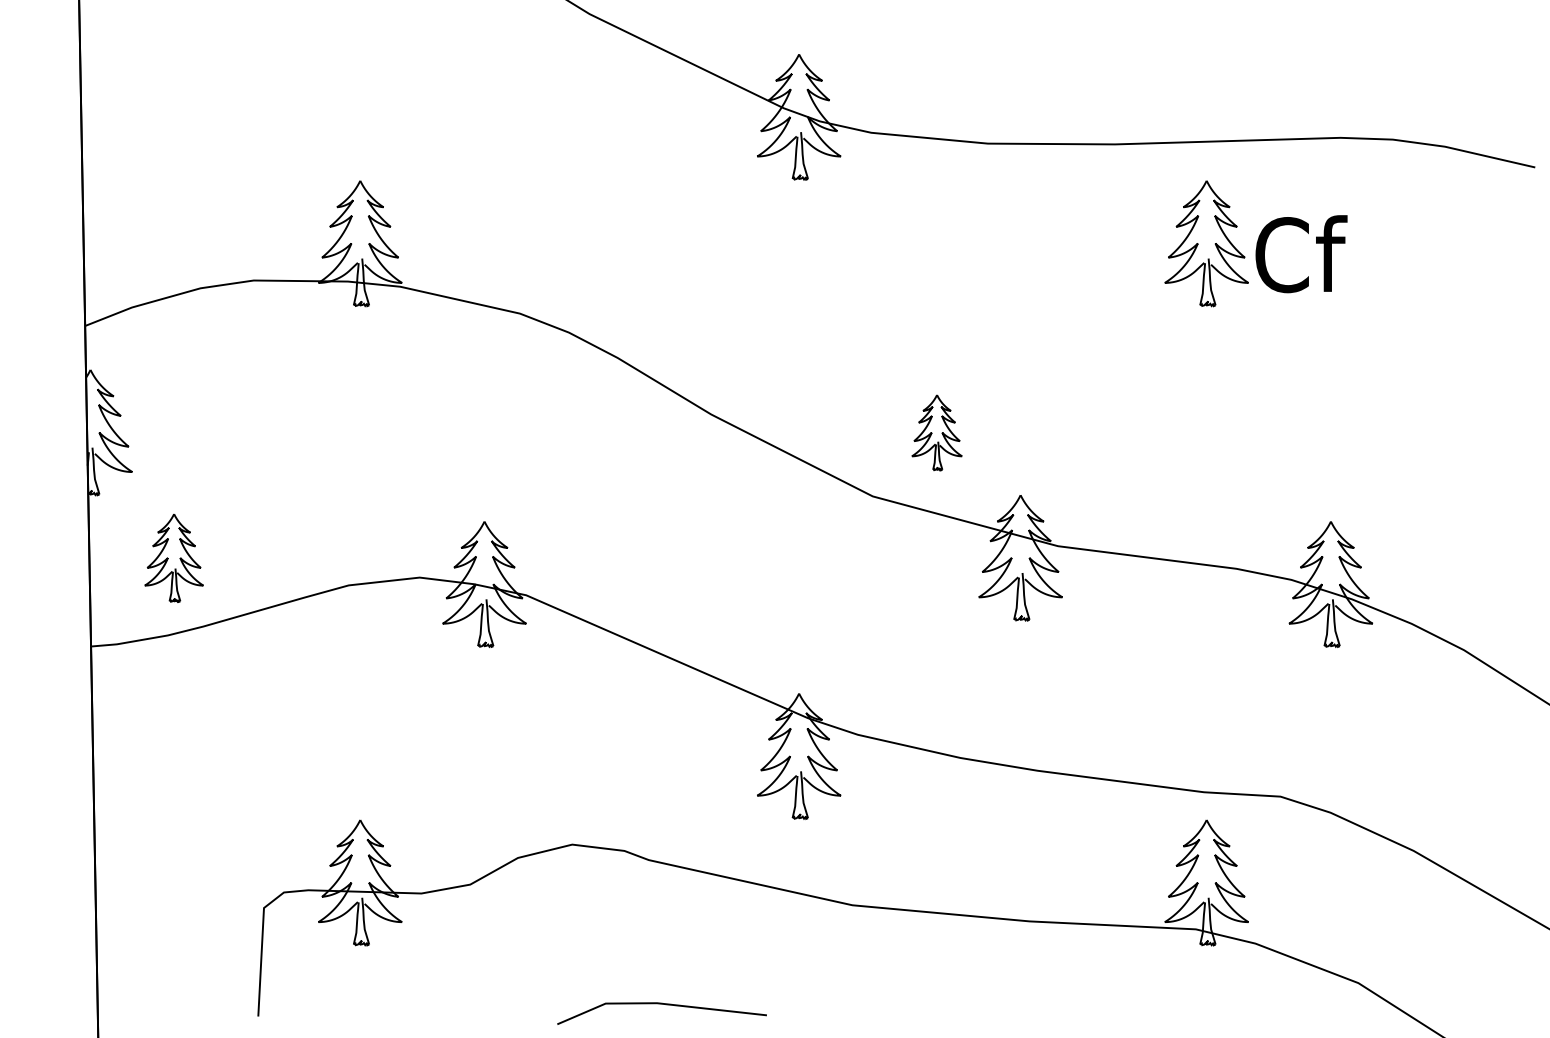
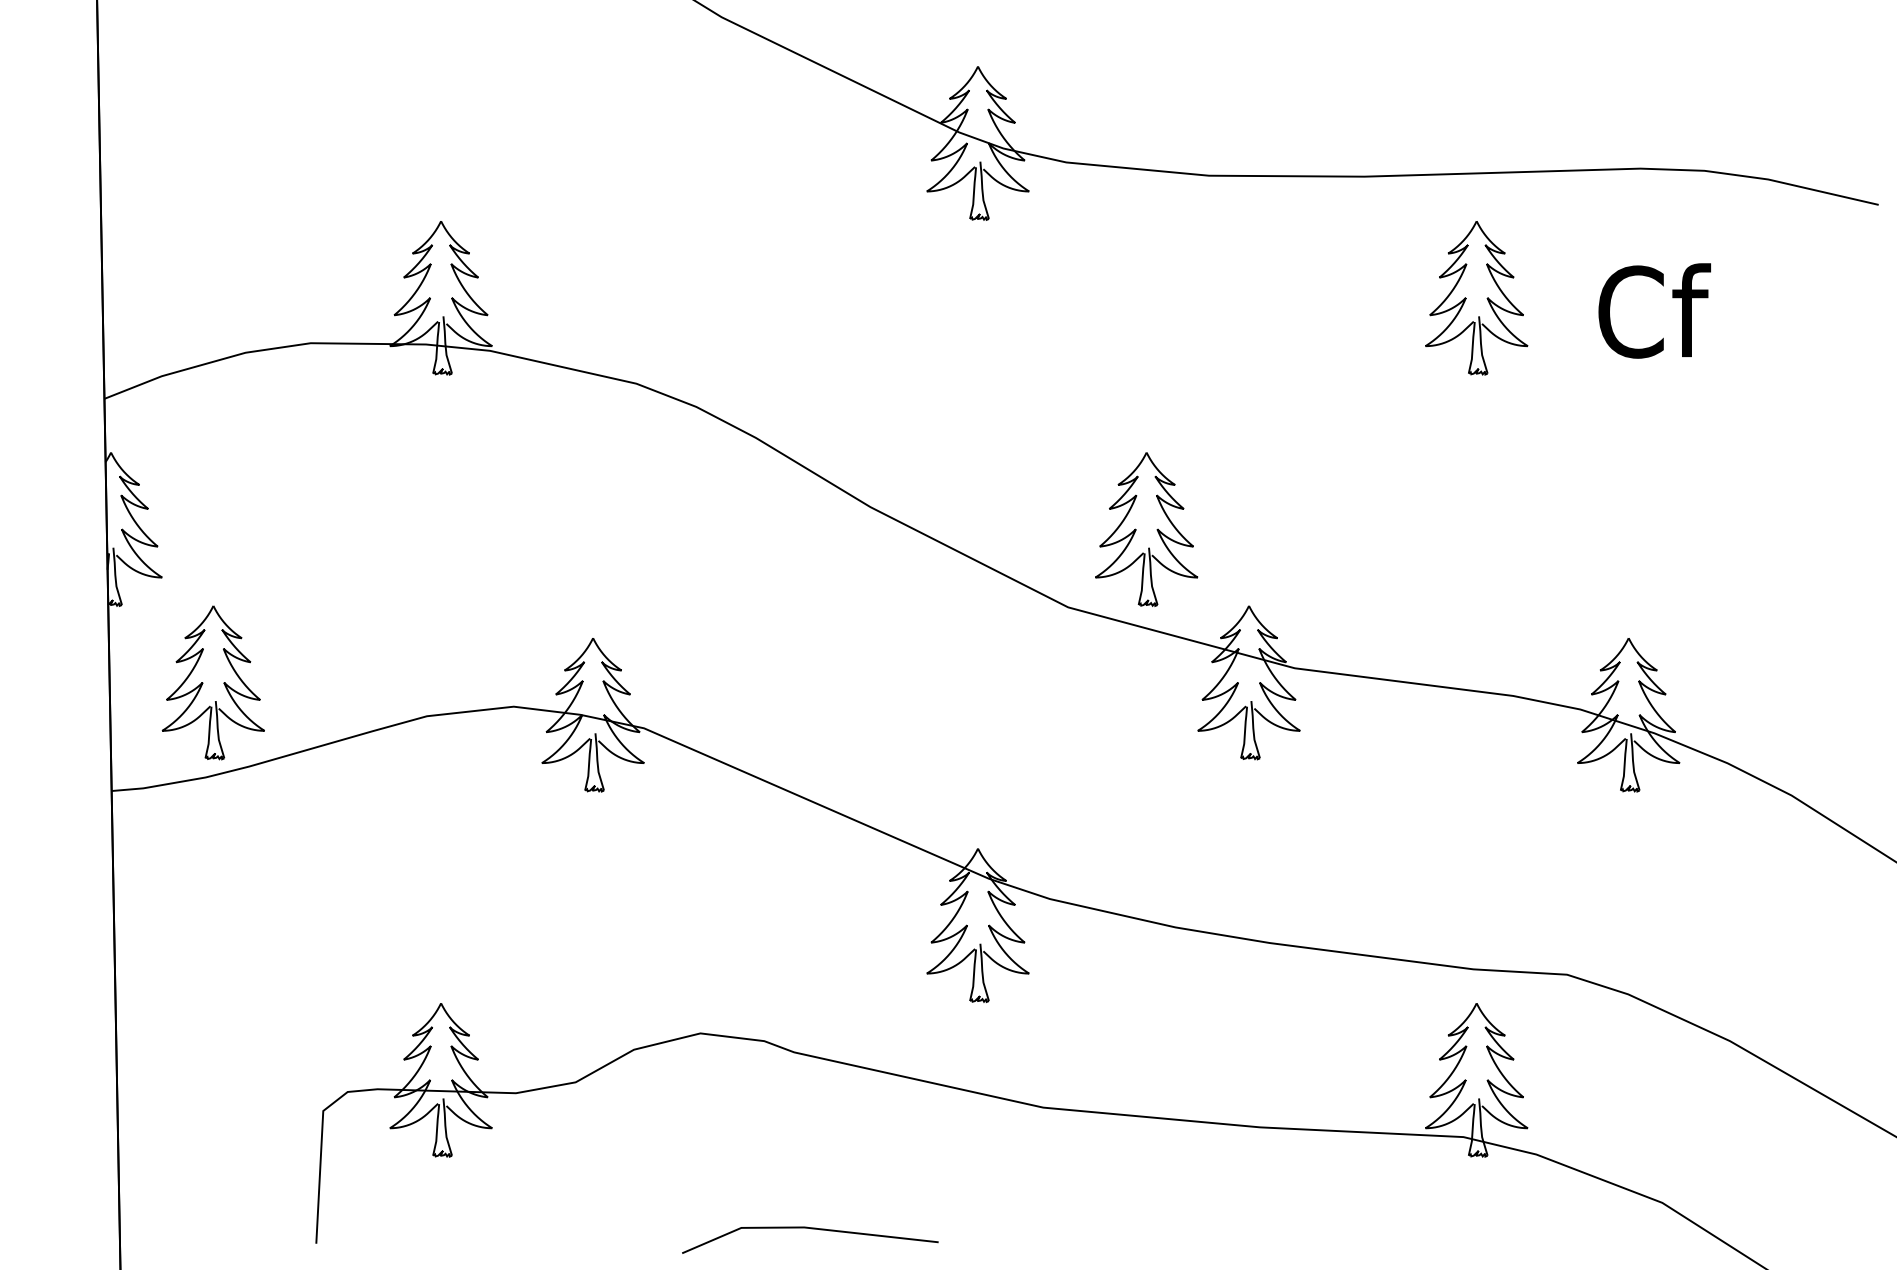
text: (1301, 253) -> (1654, 310), moved
part: (936, 432) -> (1146, 529), size x1.67
part: (173, 557) -> (212, 682), size x1.43

